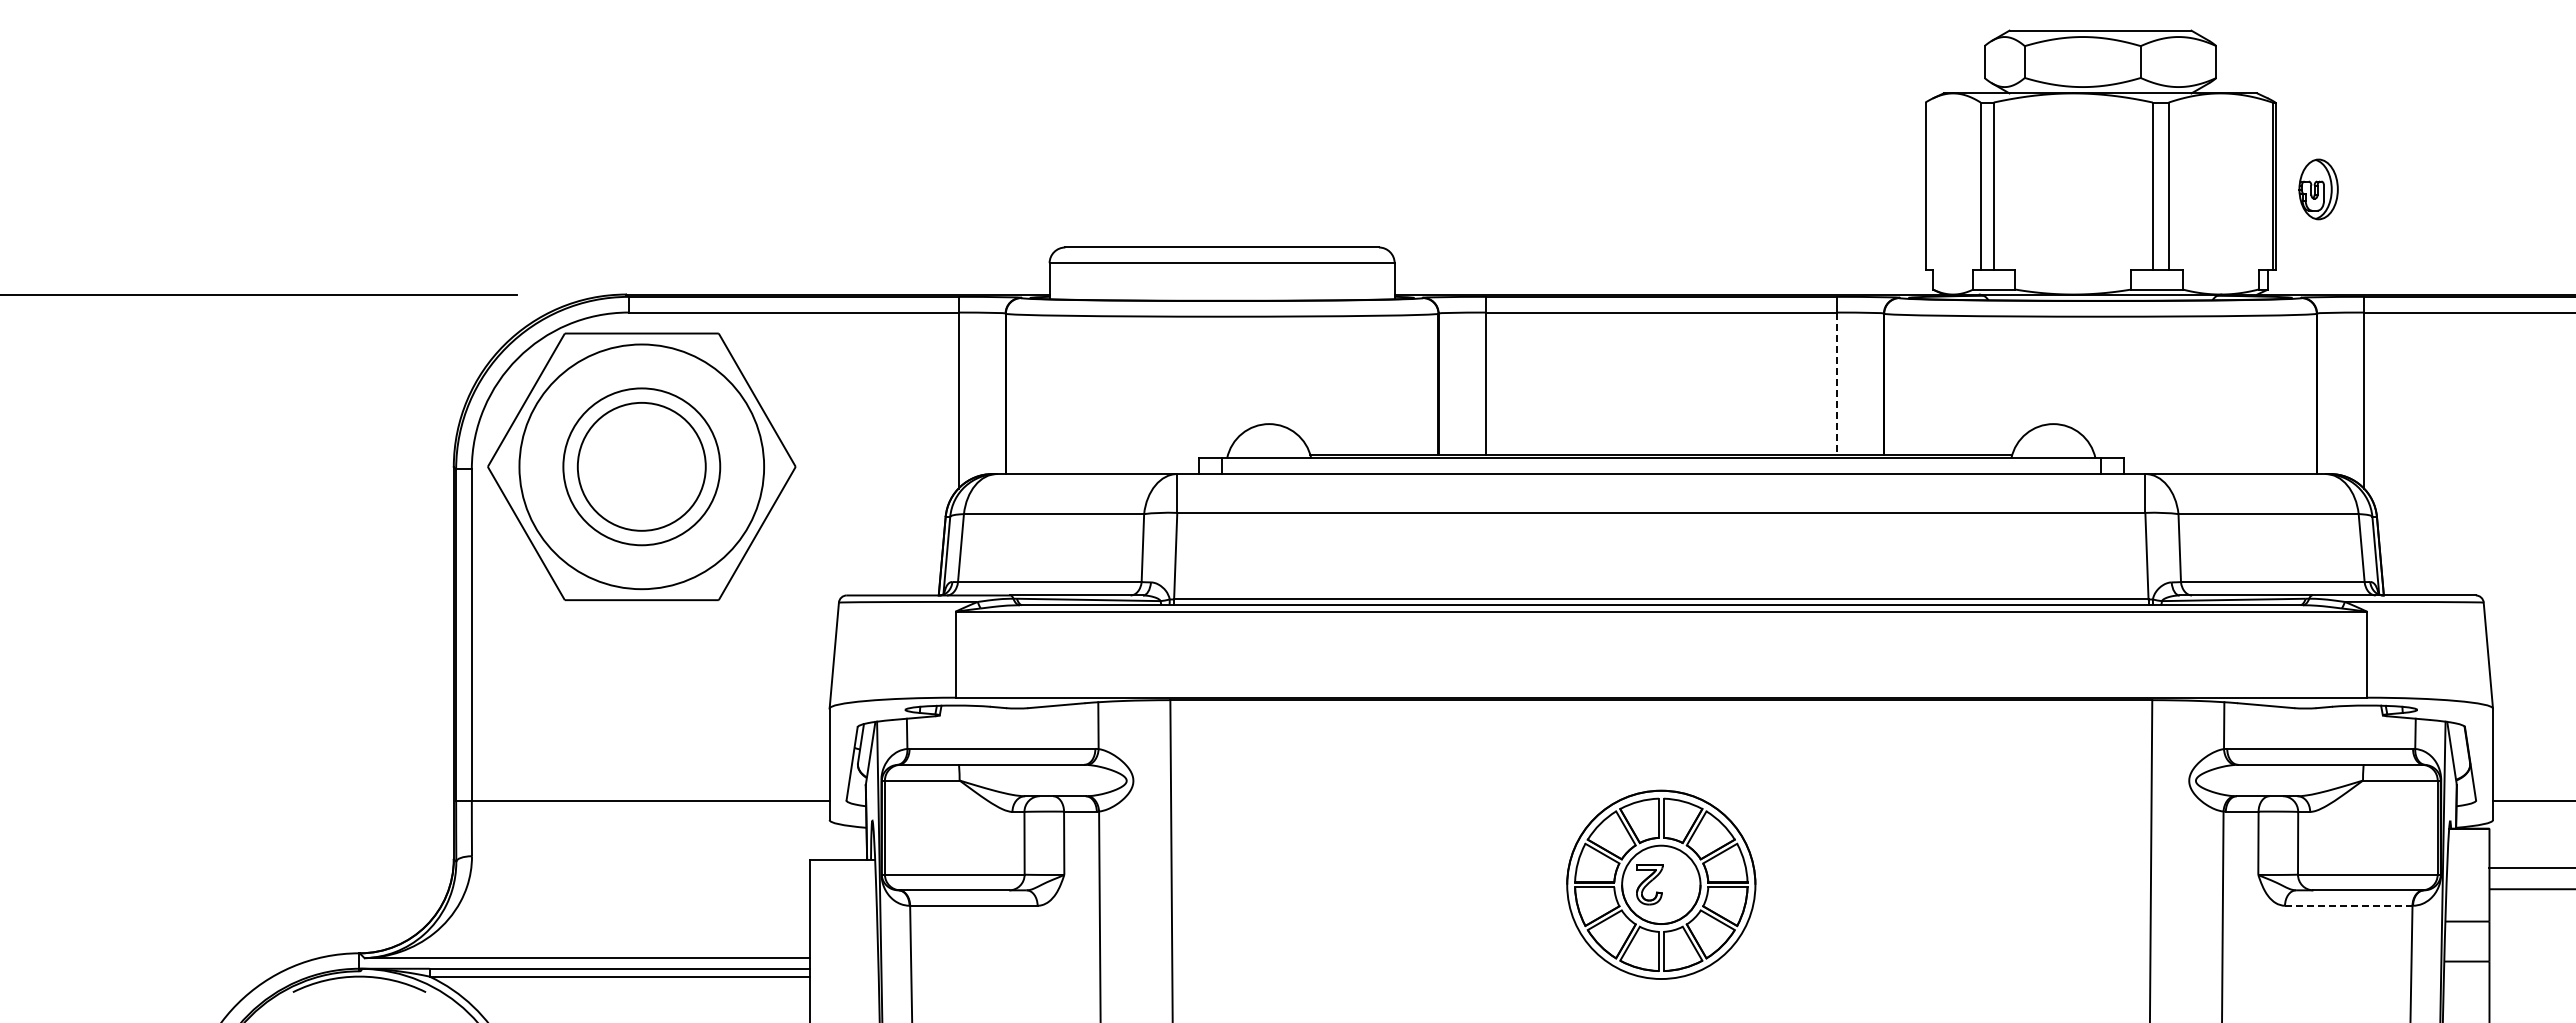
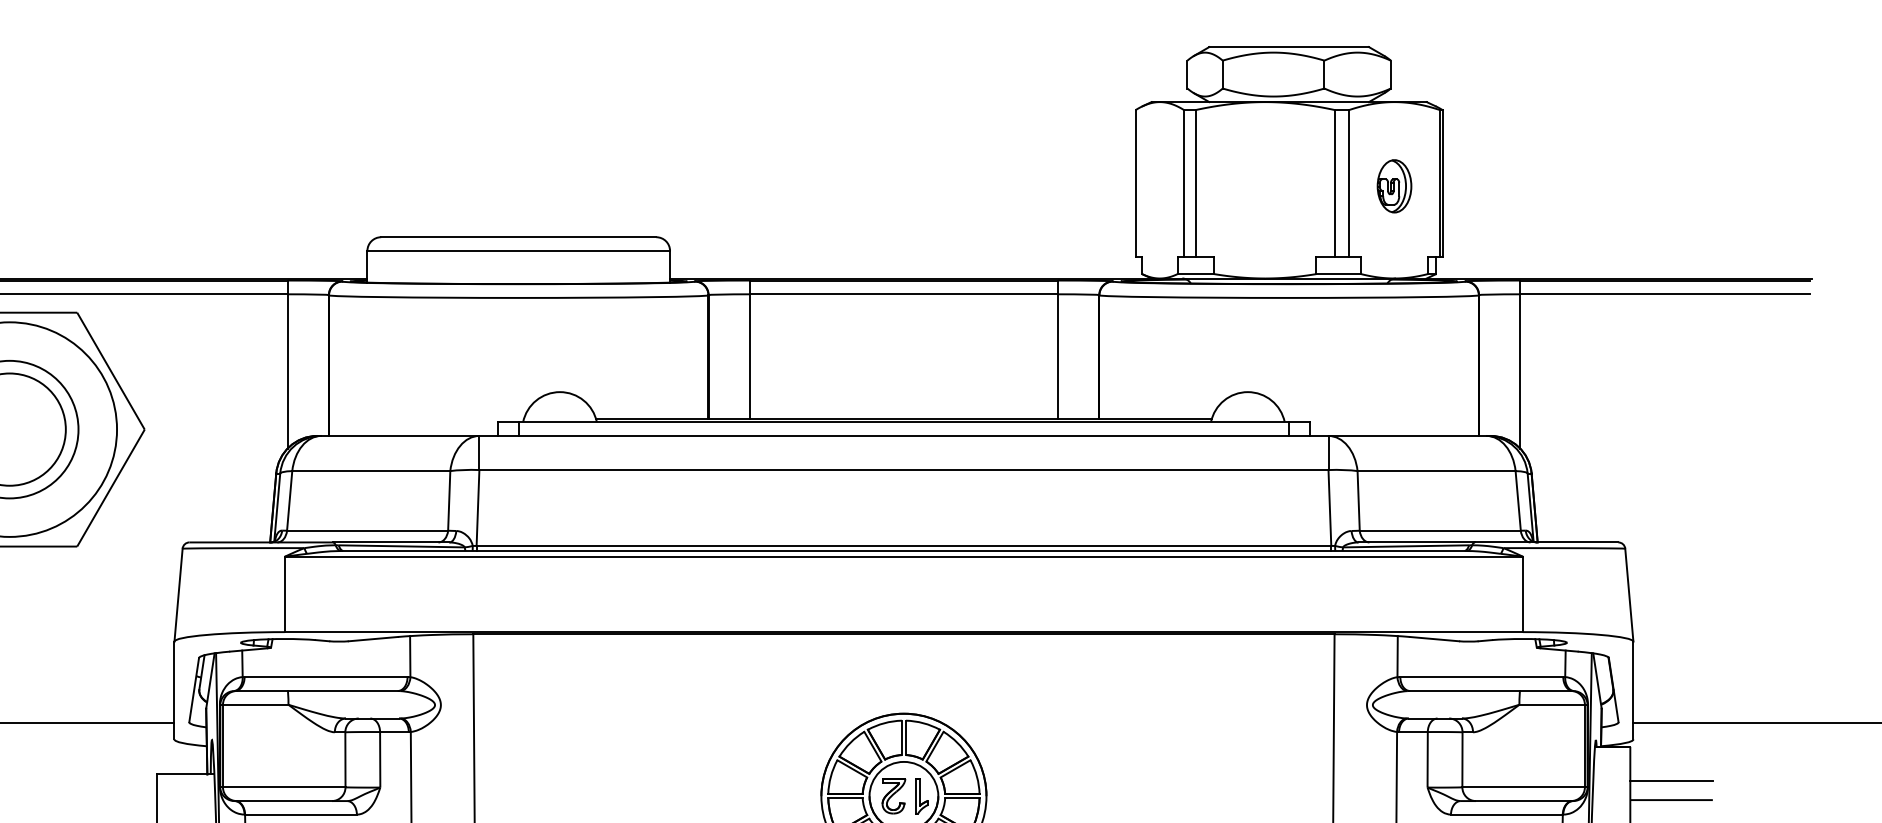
part: (2318, 189) -> (1394, 186), moved
line: (1836, 384) -> (1057, 357), dashed -> solid
part: (1681, 884) -> (921, 795), added
line: (2348, 905) -> (1506, 814), dashed -> solid

